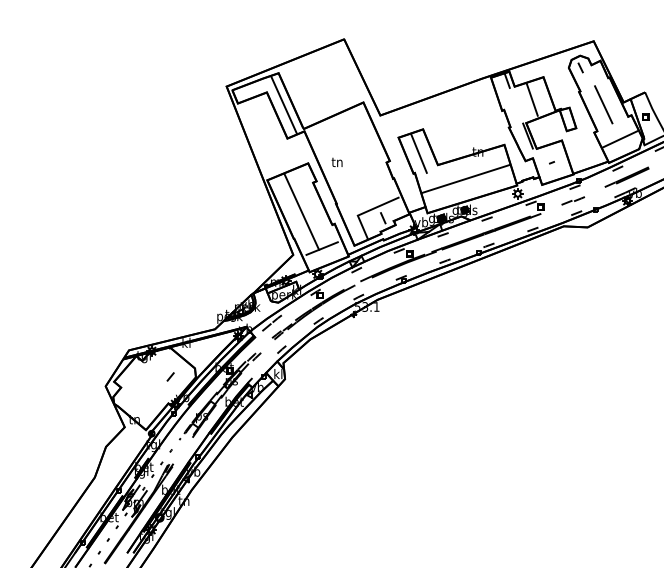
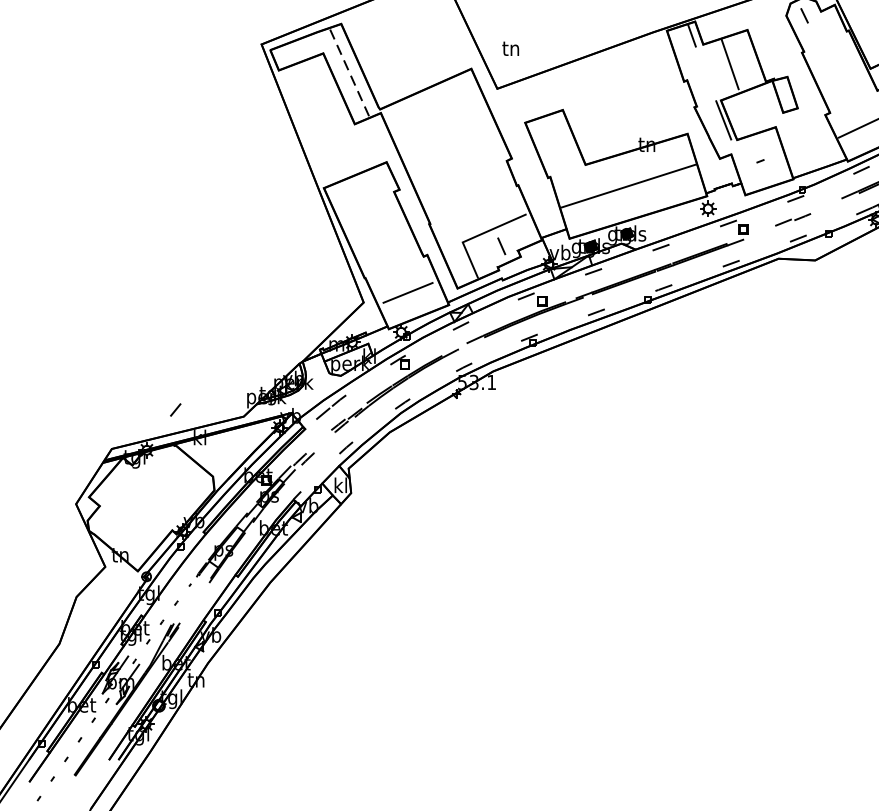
line: (603, 104) -> (839, 71), removed
line: (284, 105) -> (350, 73), solid -> dashed
line: (418, 153) -> (555, 147), removed
text: (336, 161) -> (509, 47), moved
line: (301, 211) -> (376, 236), removed
line: (170, 376) -> (175, 409), moved

